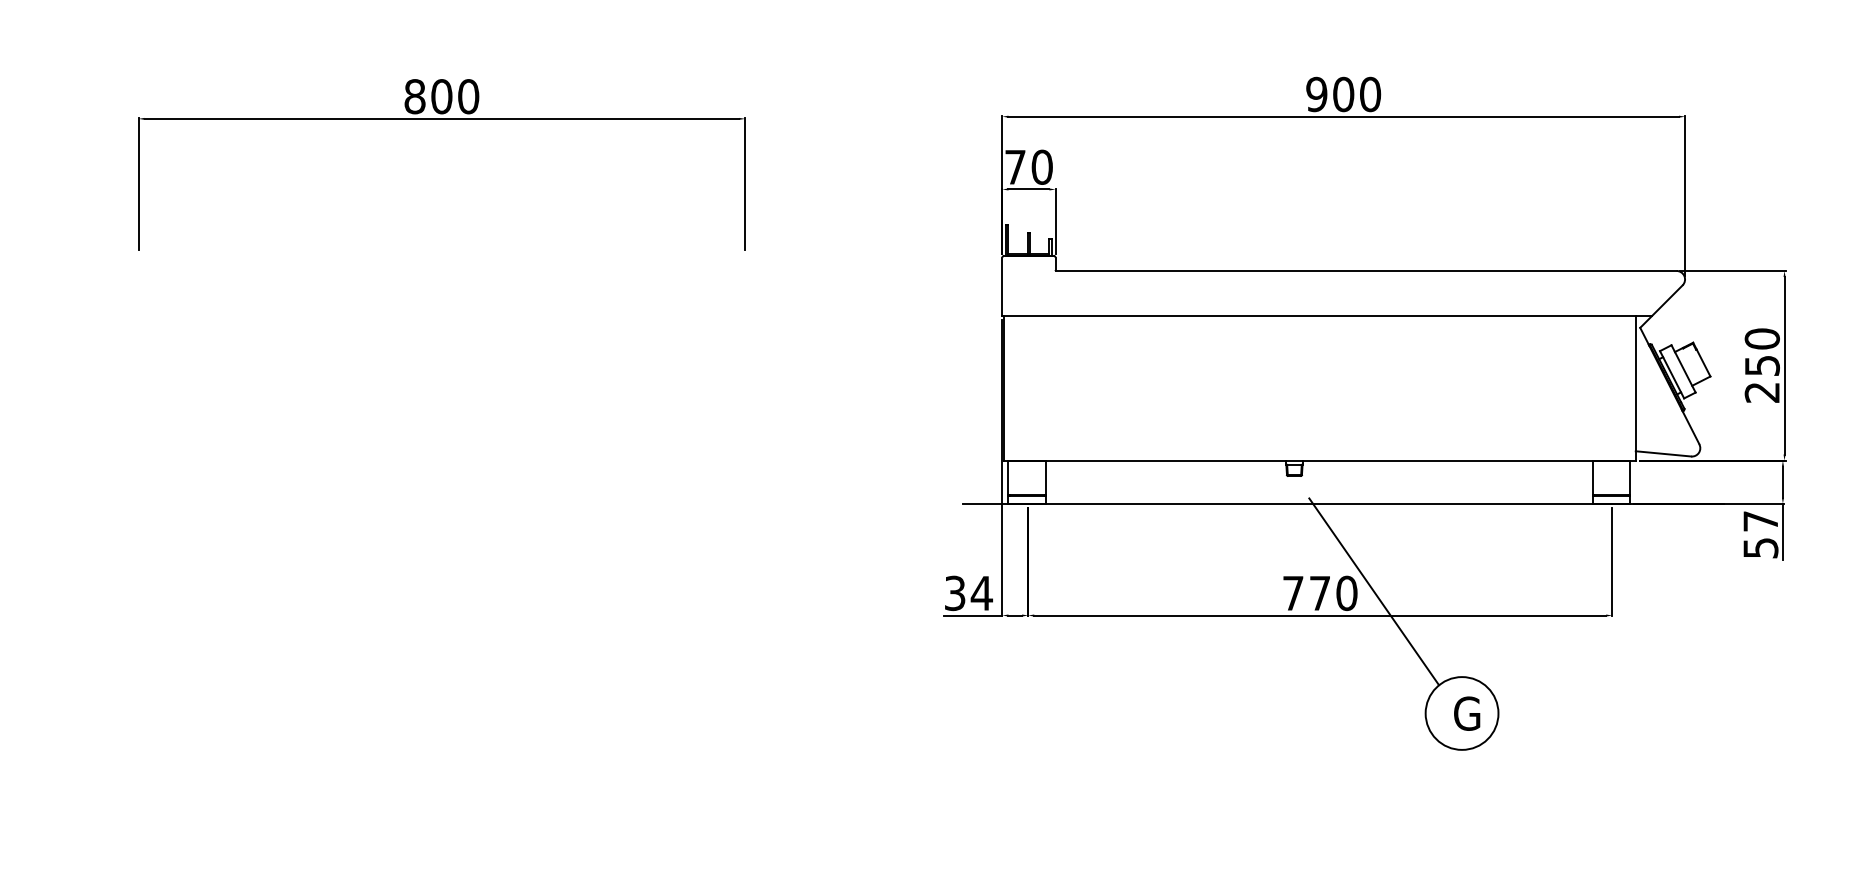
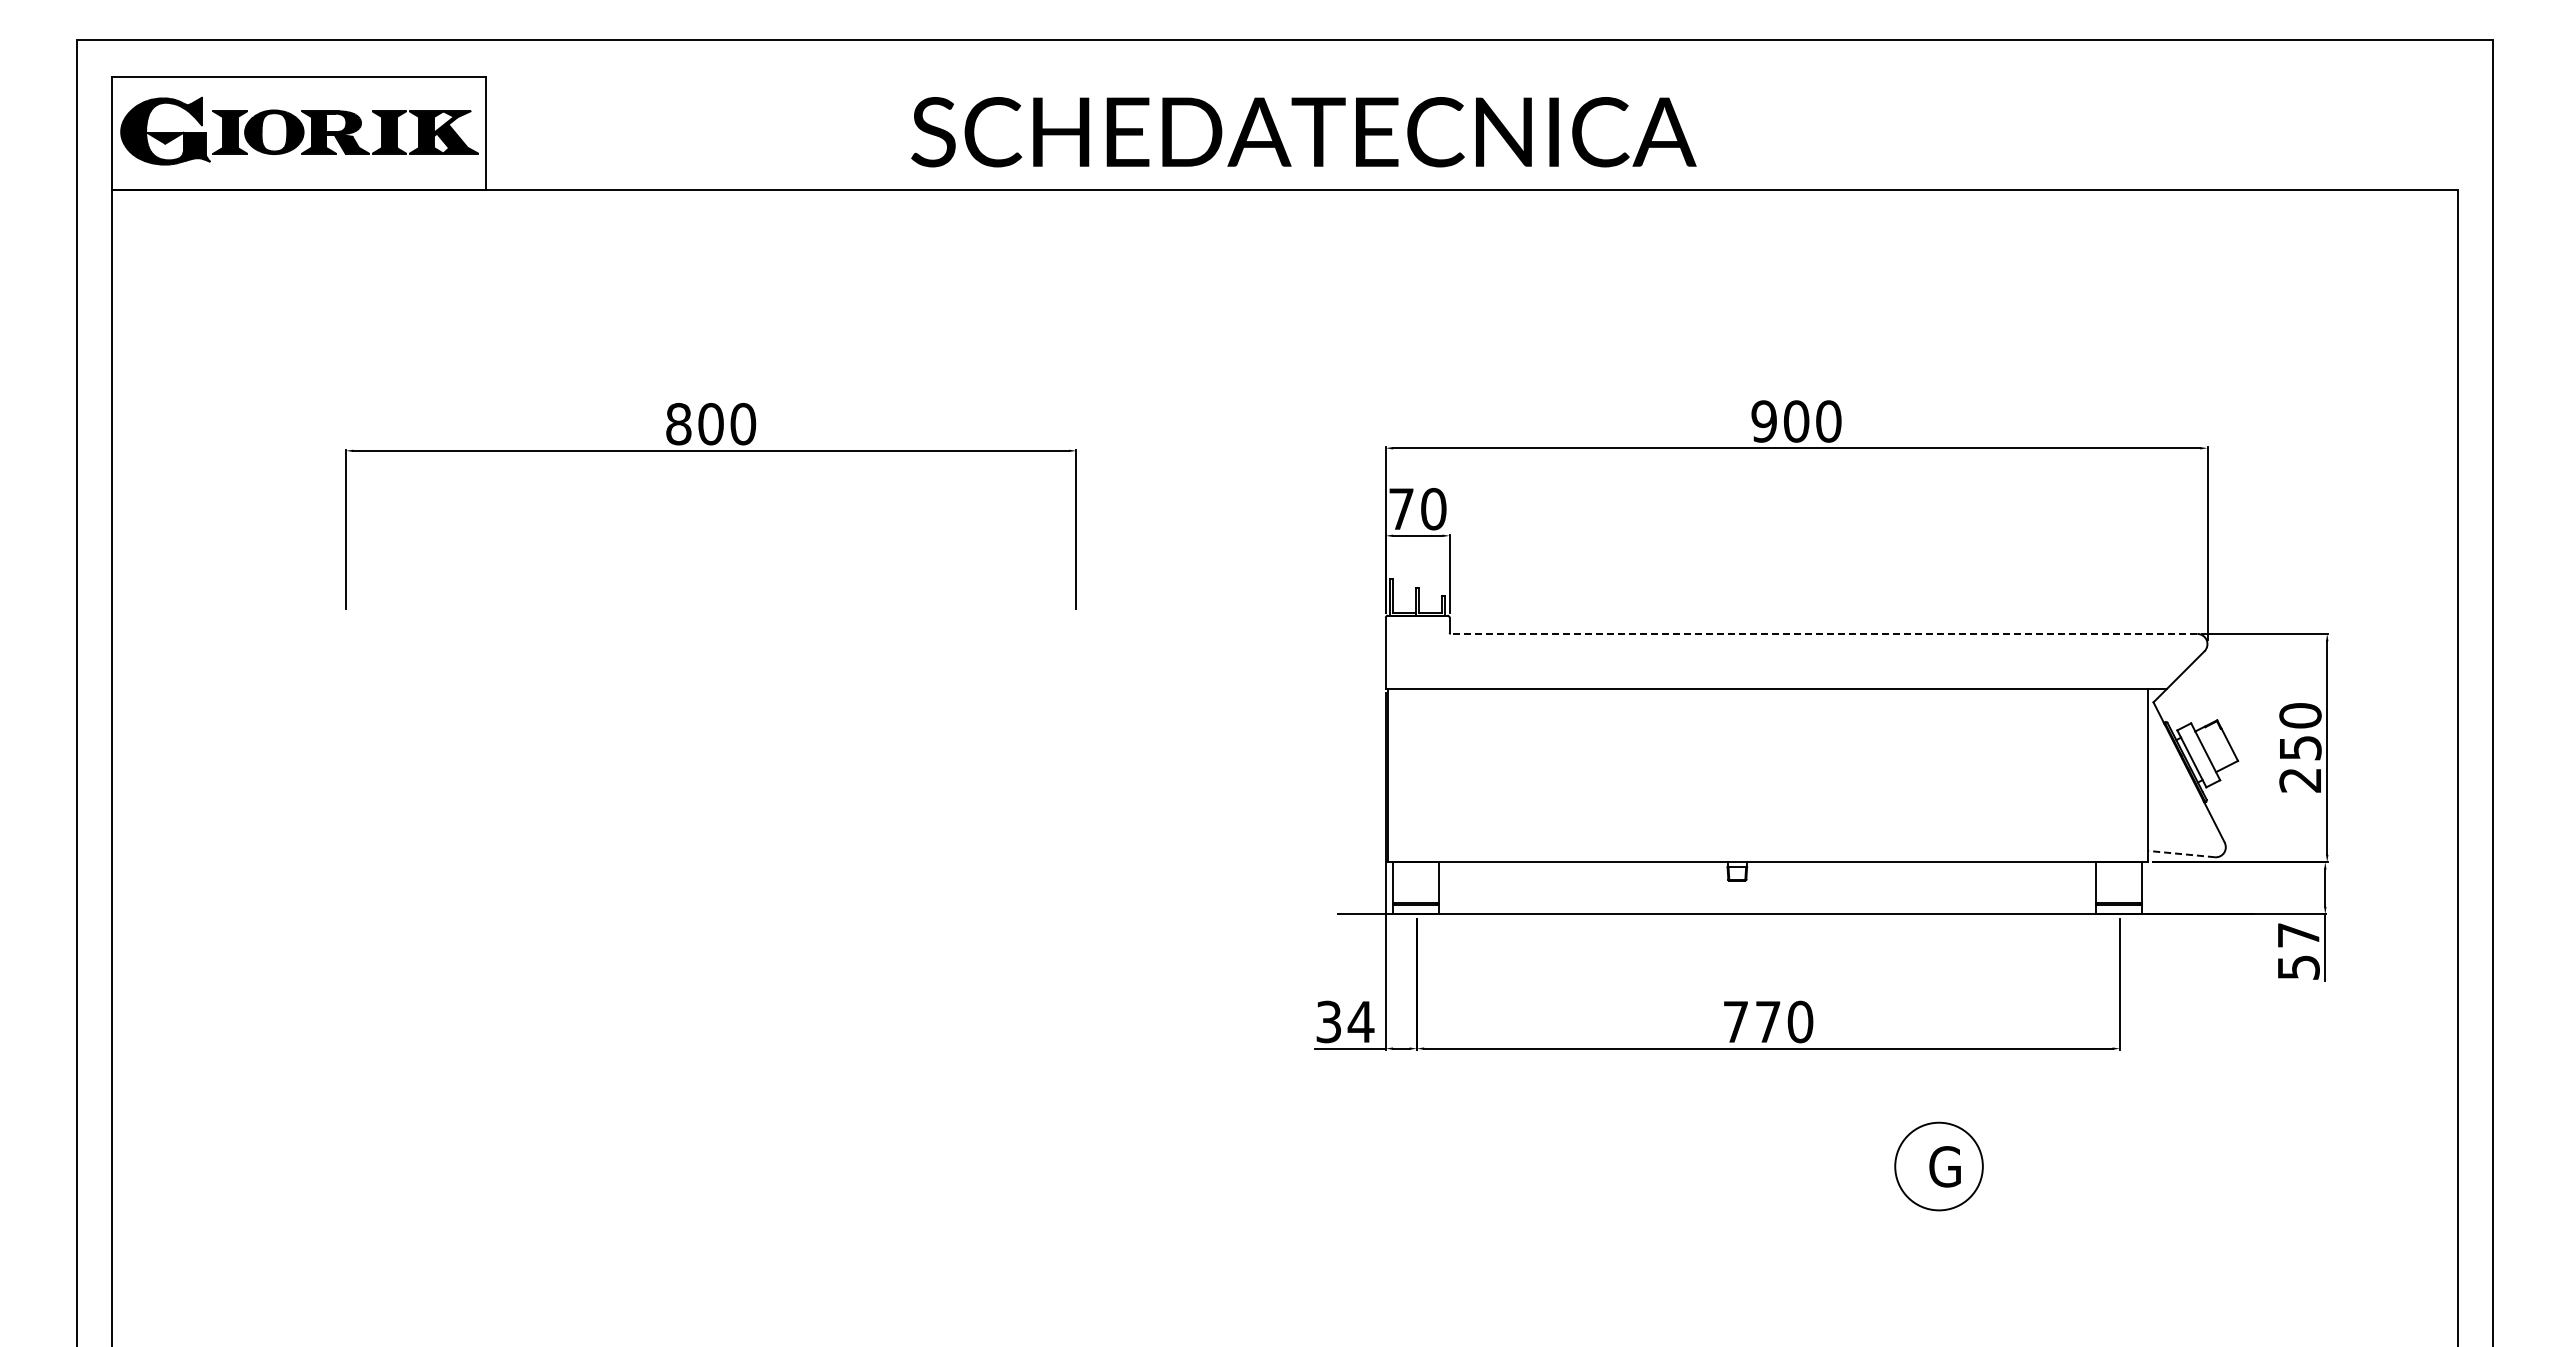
line: (1366, 270) -> (1823, 633), solid -> dashed
line: (1663, 454) -> (2181, 854), solid -> dashed
line: (1374, 591) -> (1833, 1019), removed

